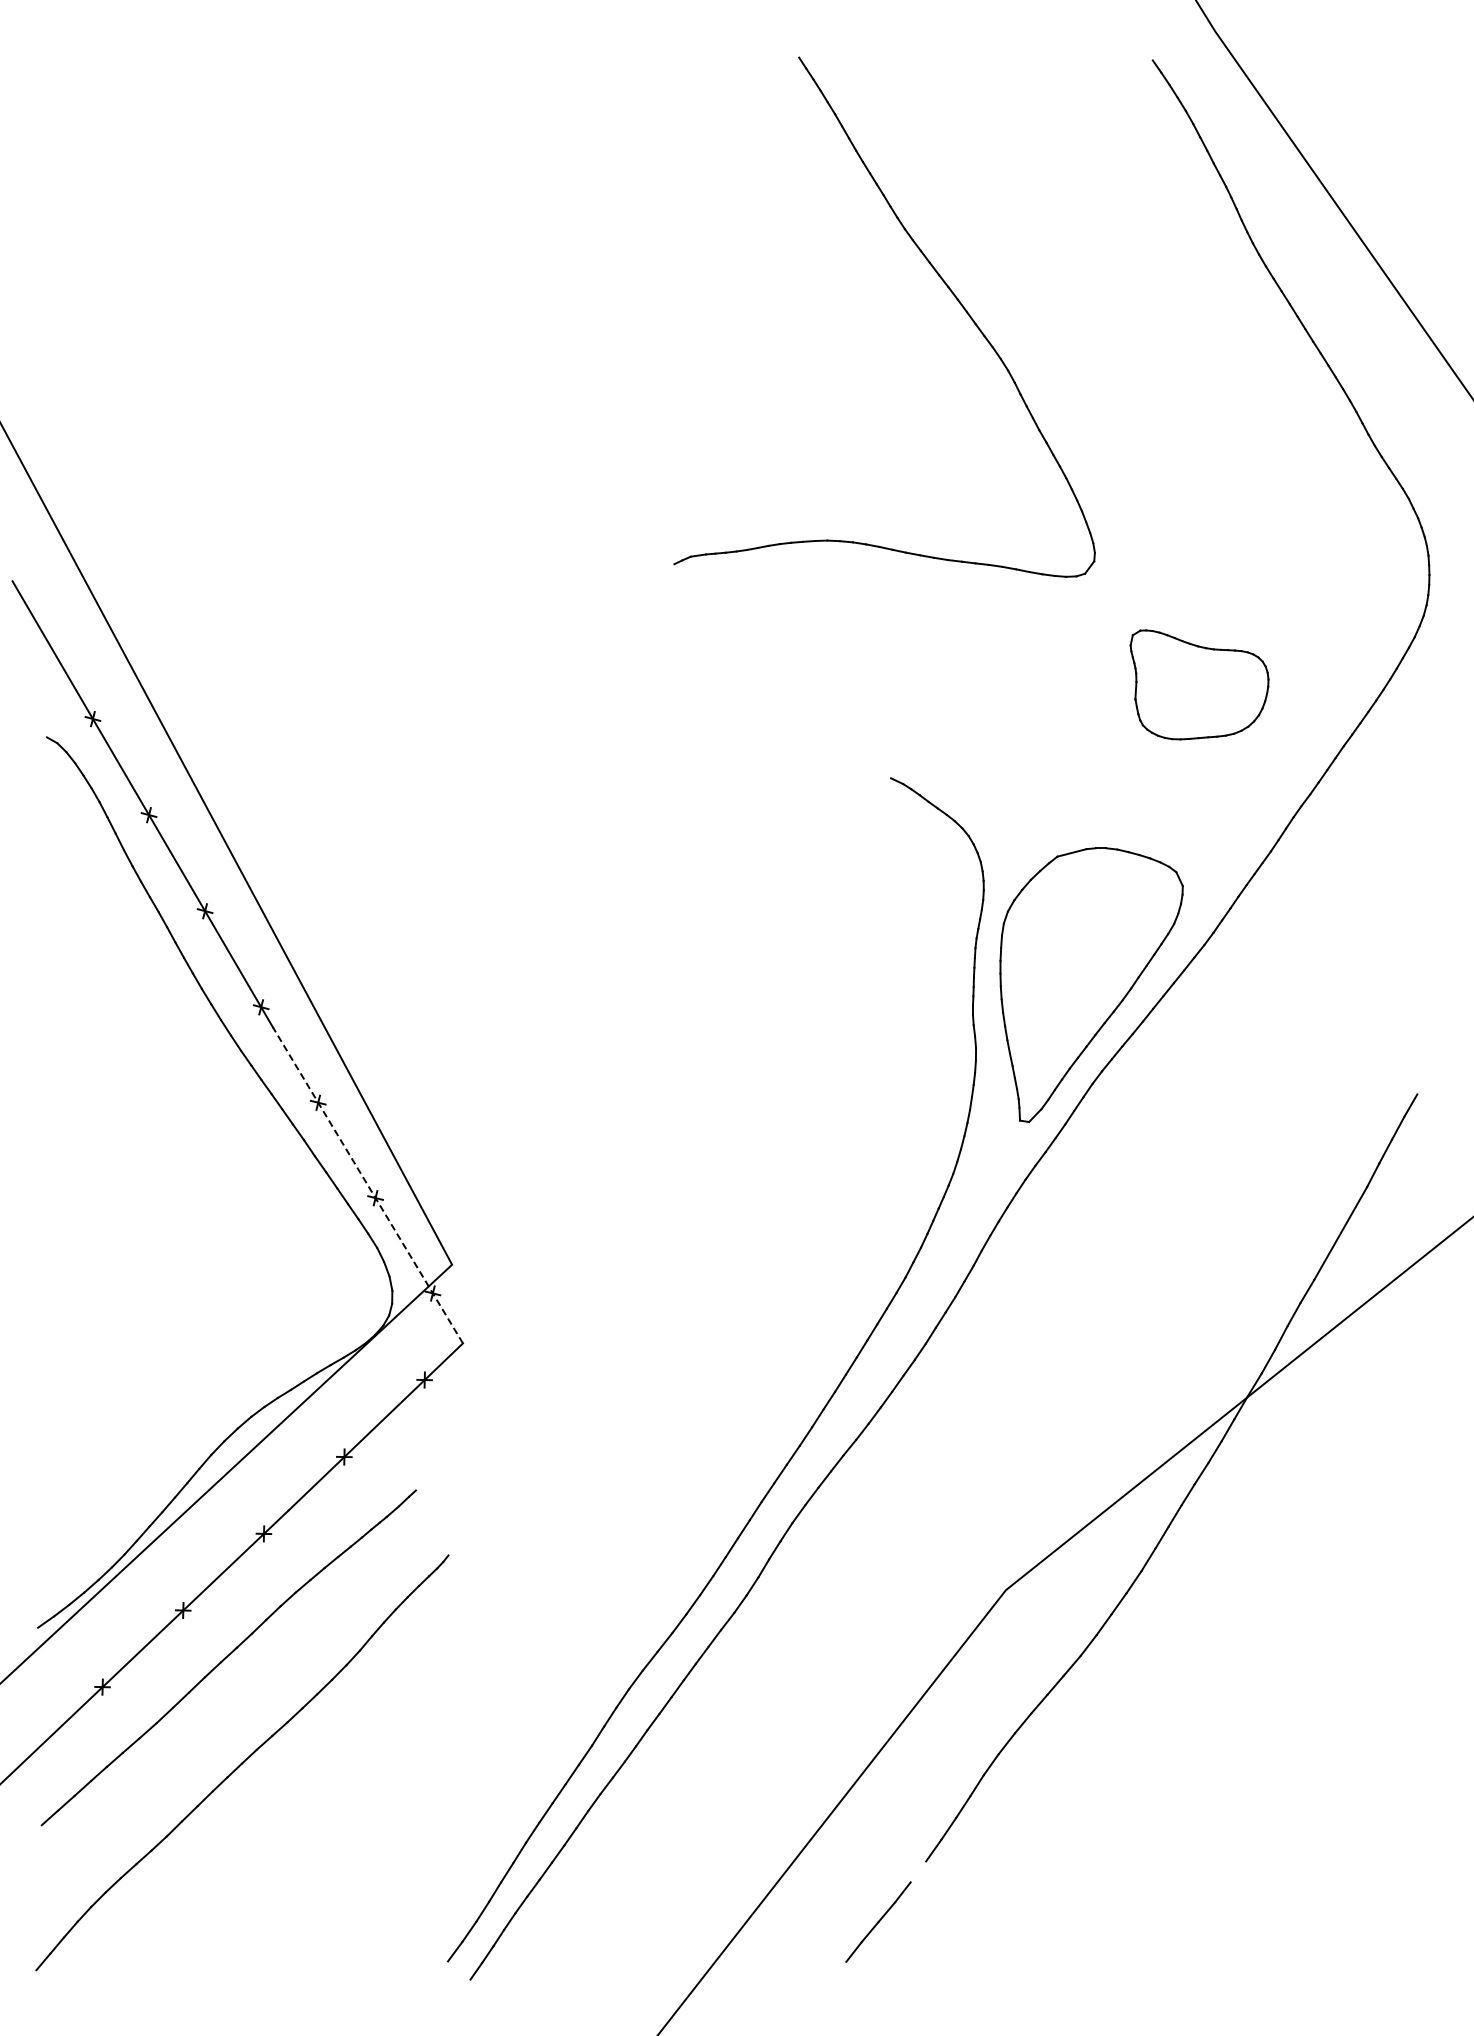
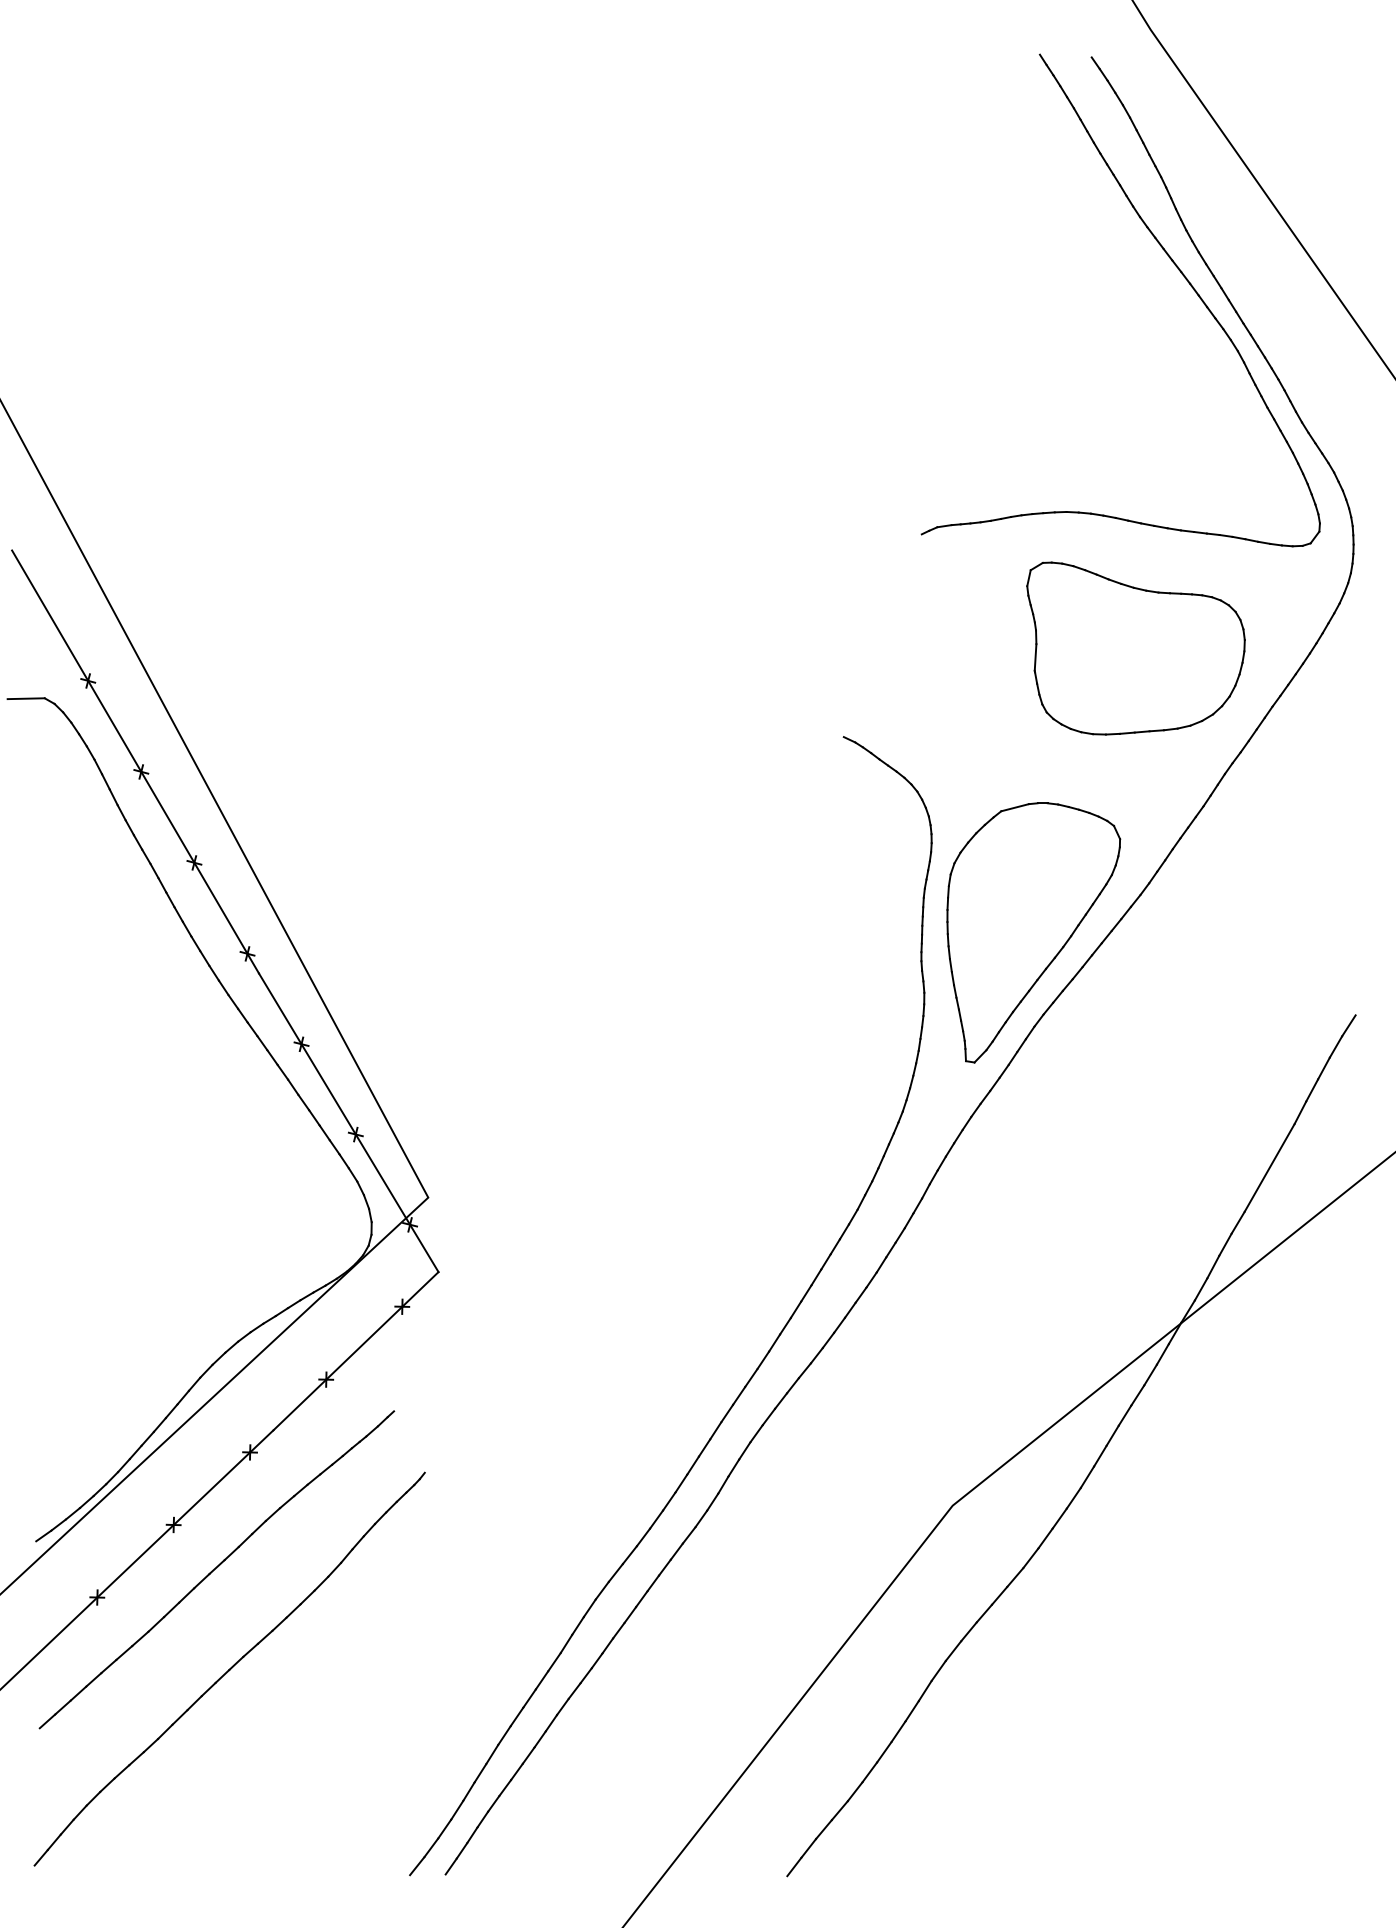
part: (938, 276) -> (1171, 261), moved
part: (1199, 684) -> (1135, 648), size x1.67
line: (27, 737) -> (26, 698), added
line: (1424, 1083) -> (1348, 1026), added
line: (367, 1185) -> (348, 1122), dashed -> solid
line: (918, 1871) -> (869, 1772), added
line: (440, 1970) -> (417, 1865), added
line: (838, 1971) -> (794, 1866), added

